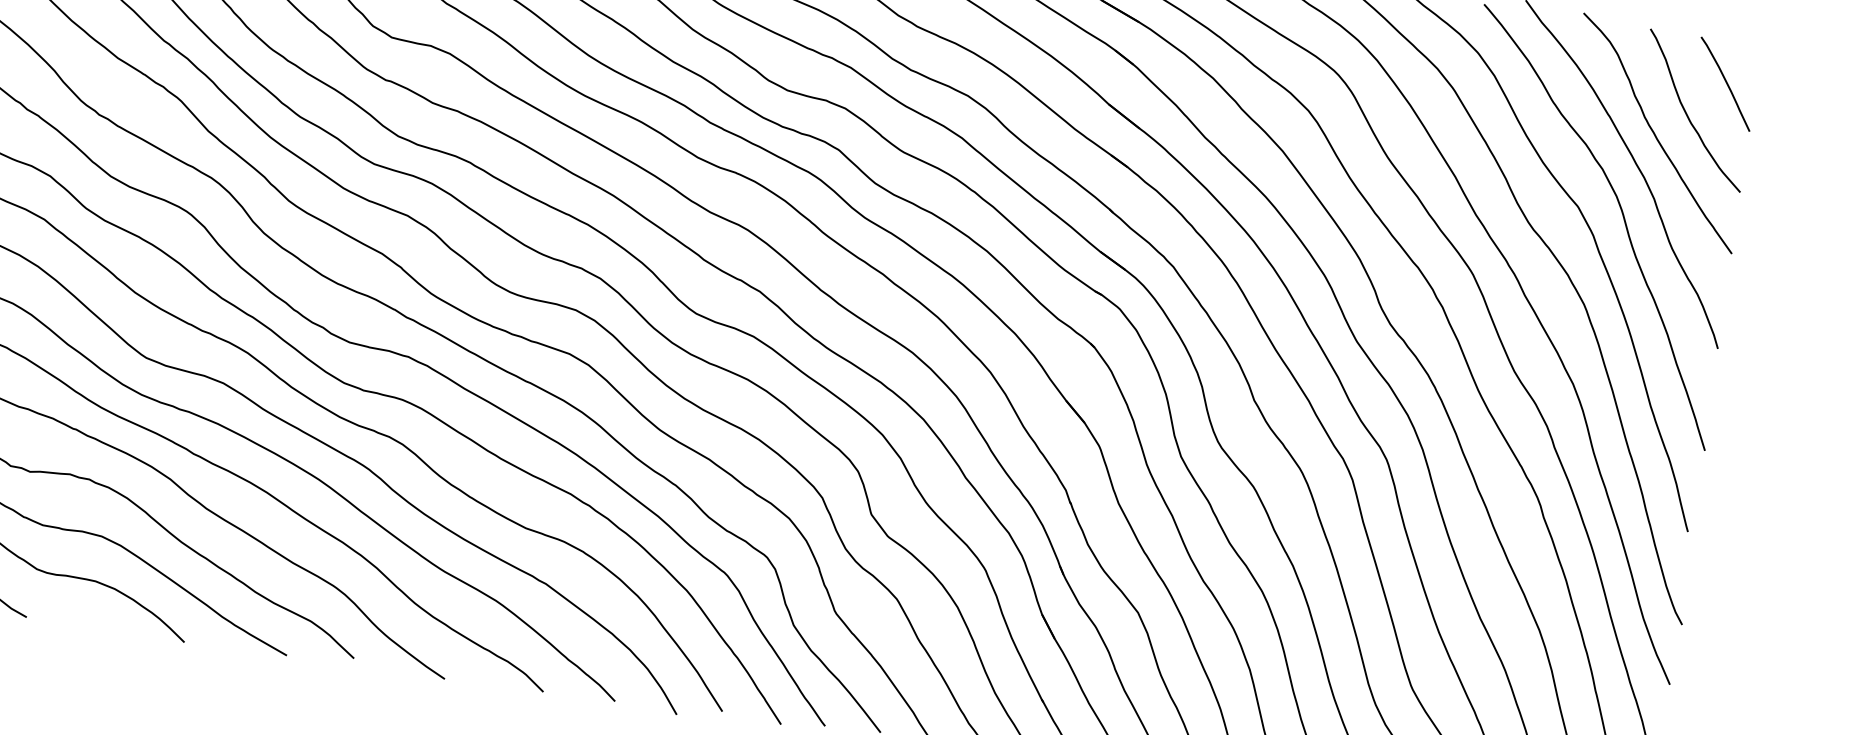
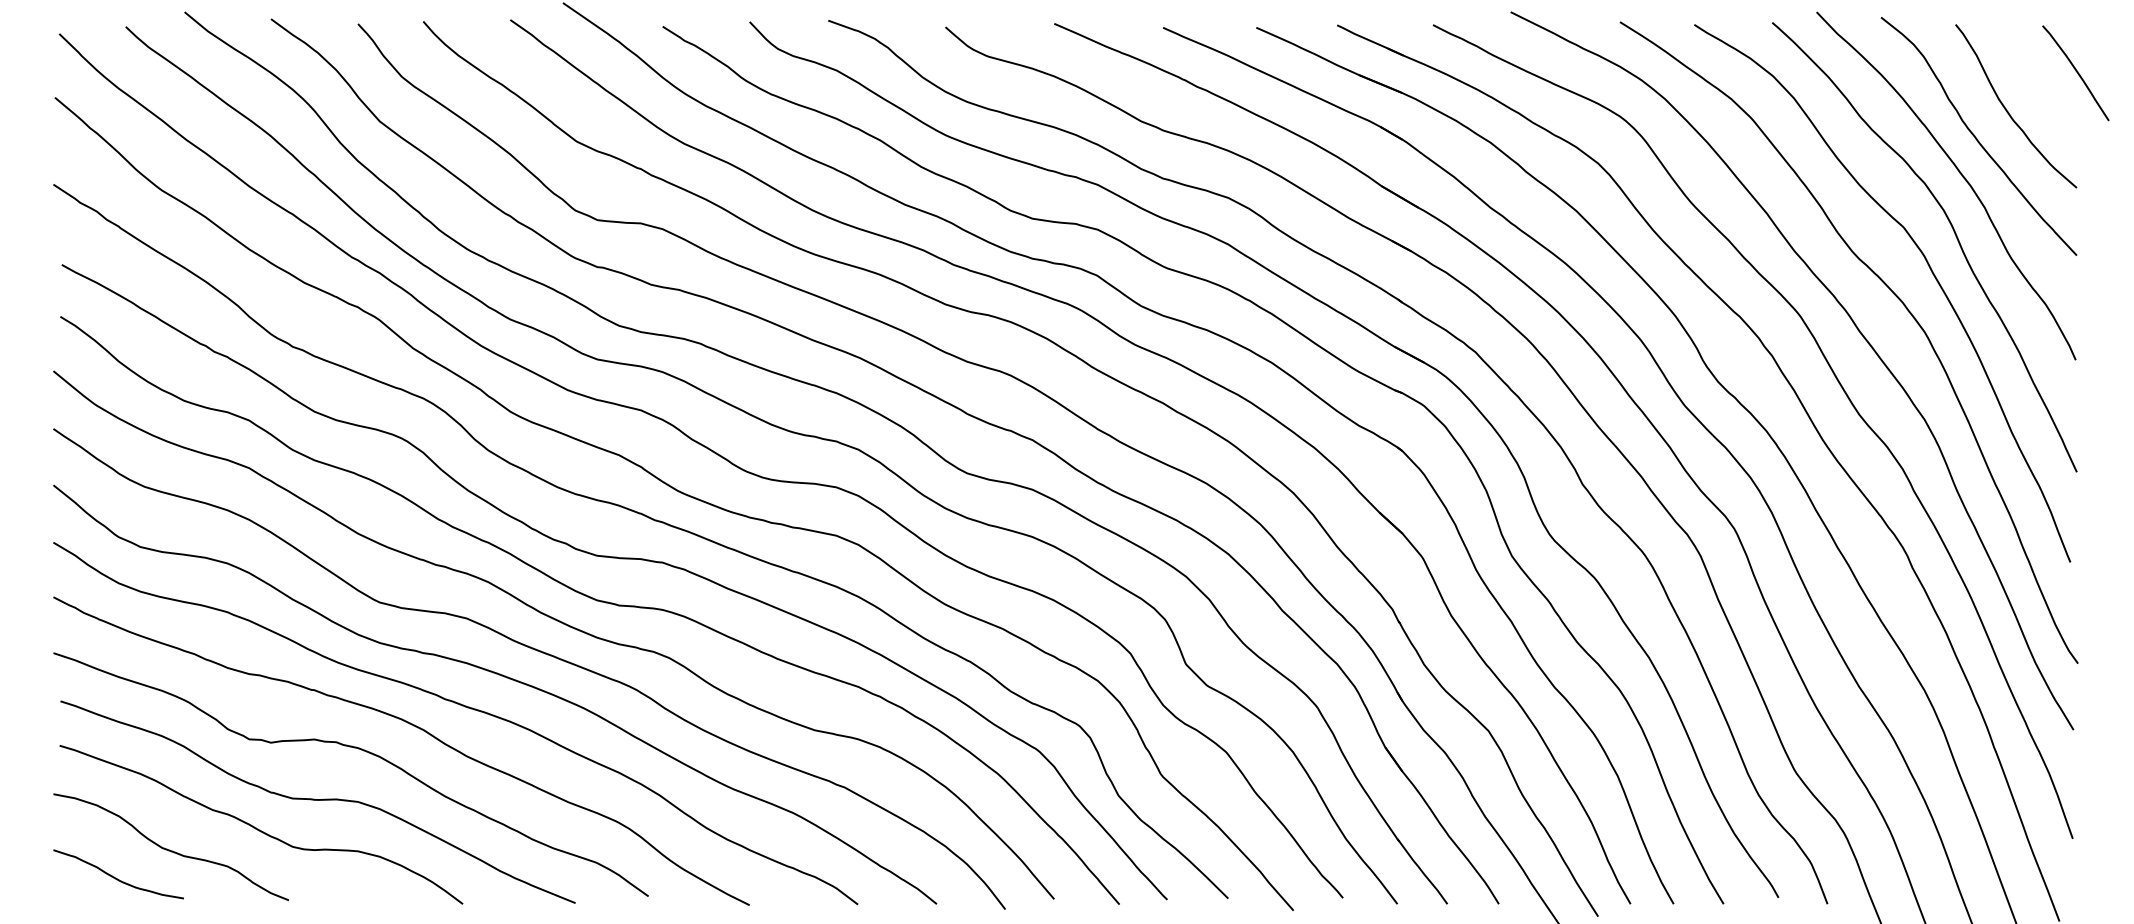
curve: (1726, 83) -> (2076, 72), moved

